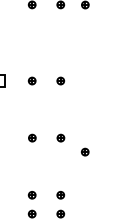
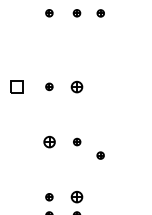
part: (60, 80) -> (76, 86), size x1.6
part: (32, 137) -> (49, 141), size x1.6
part: (60, 195) -> (76, 197), size x1.6

